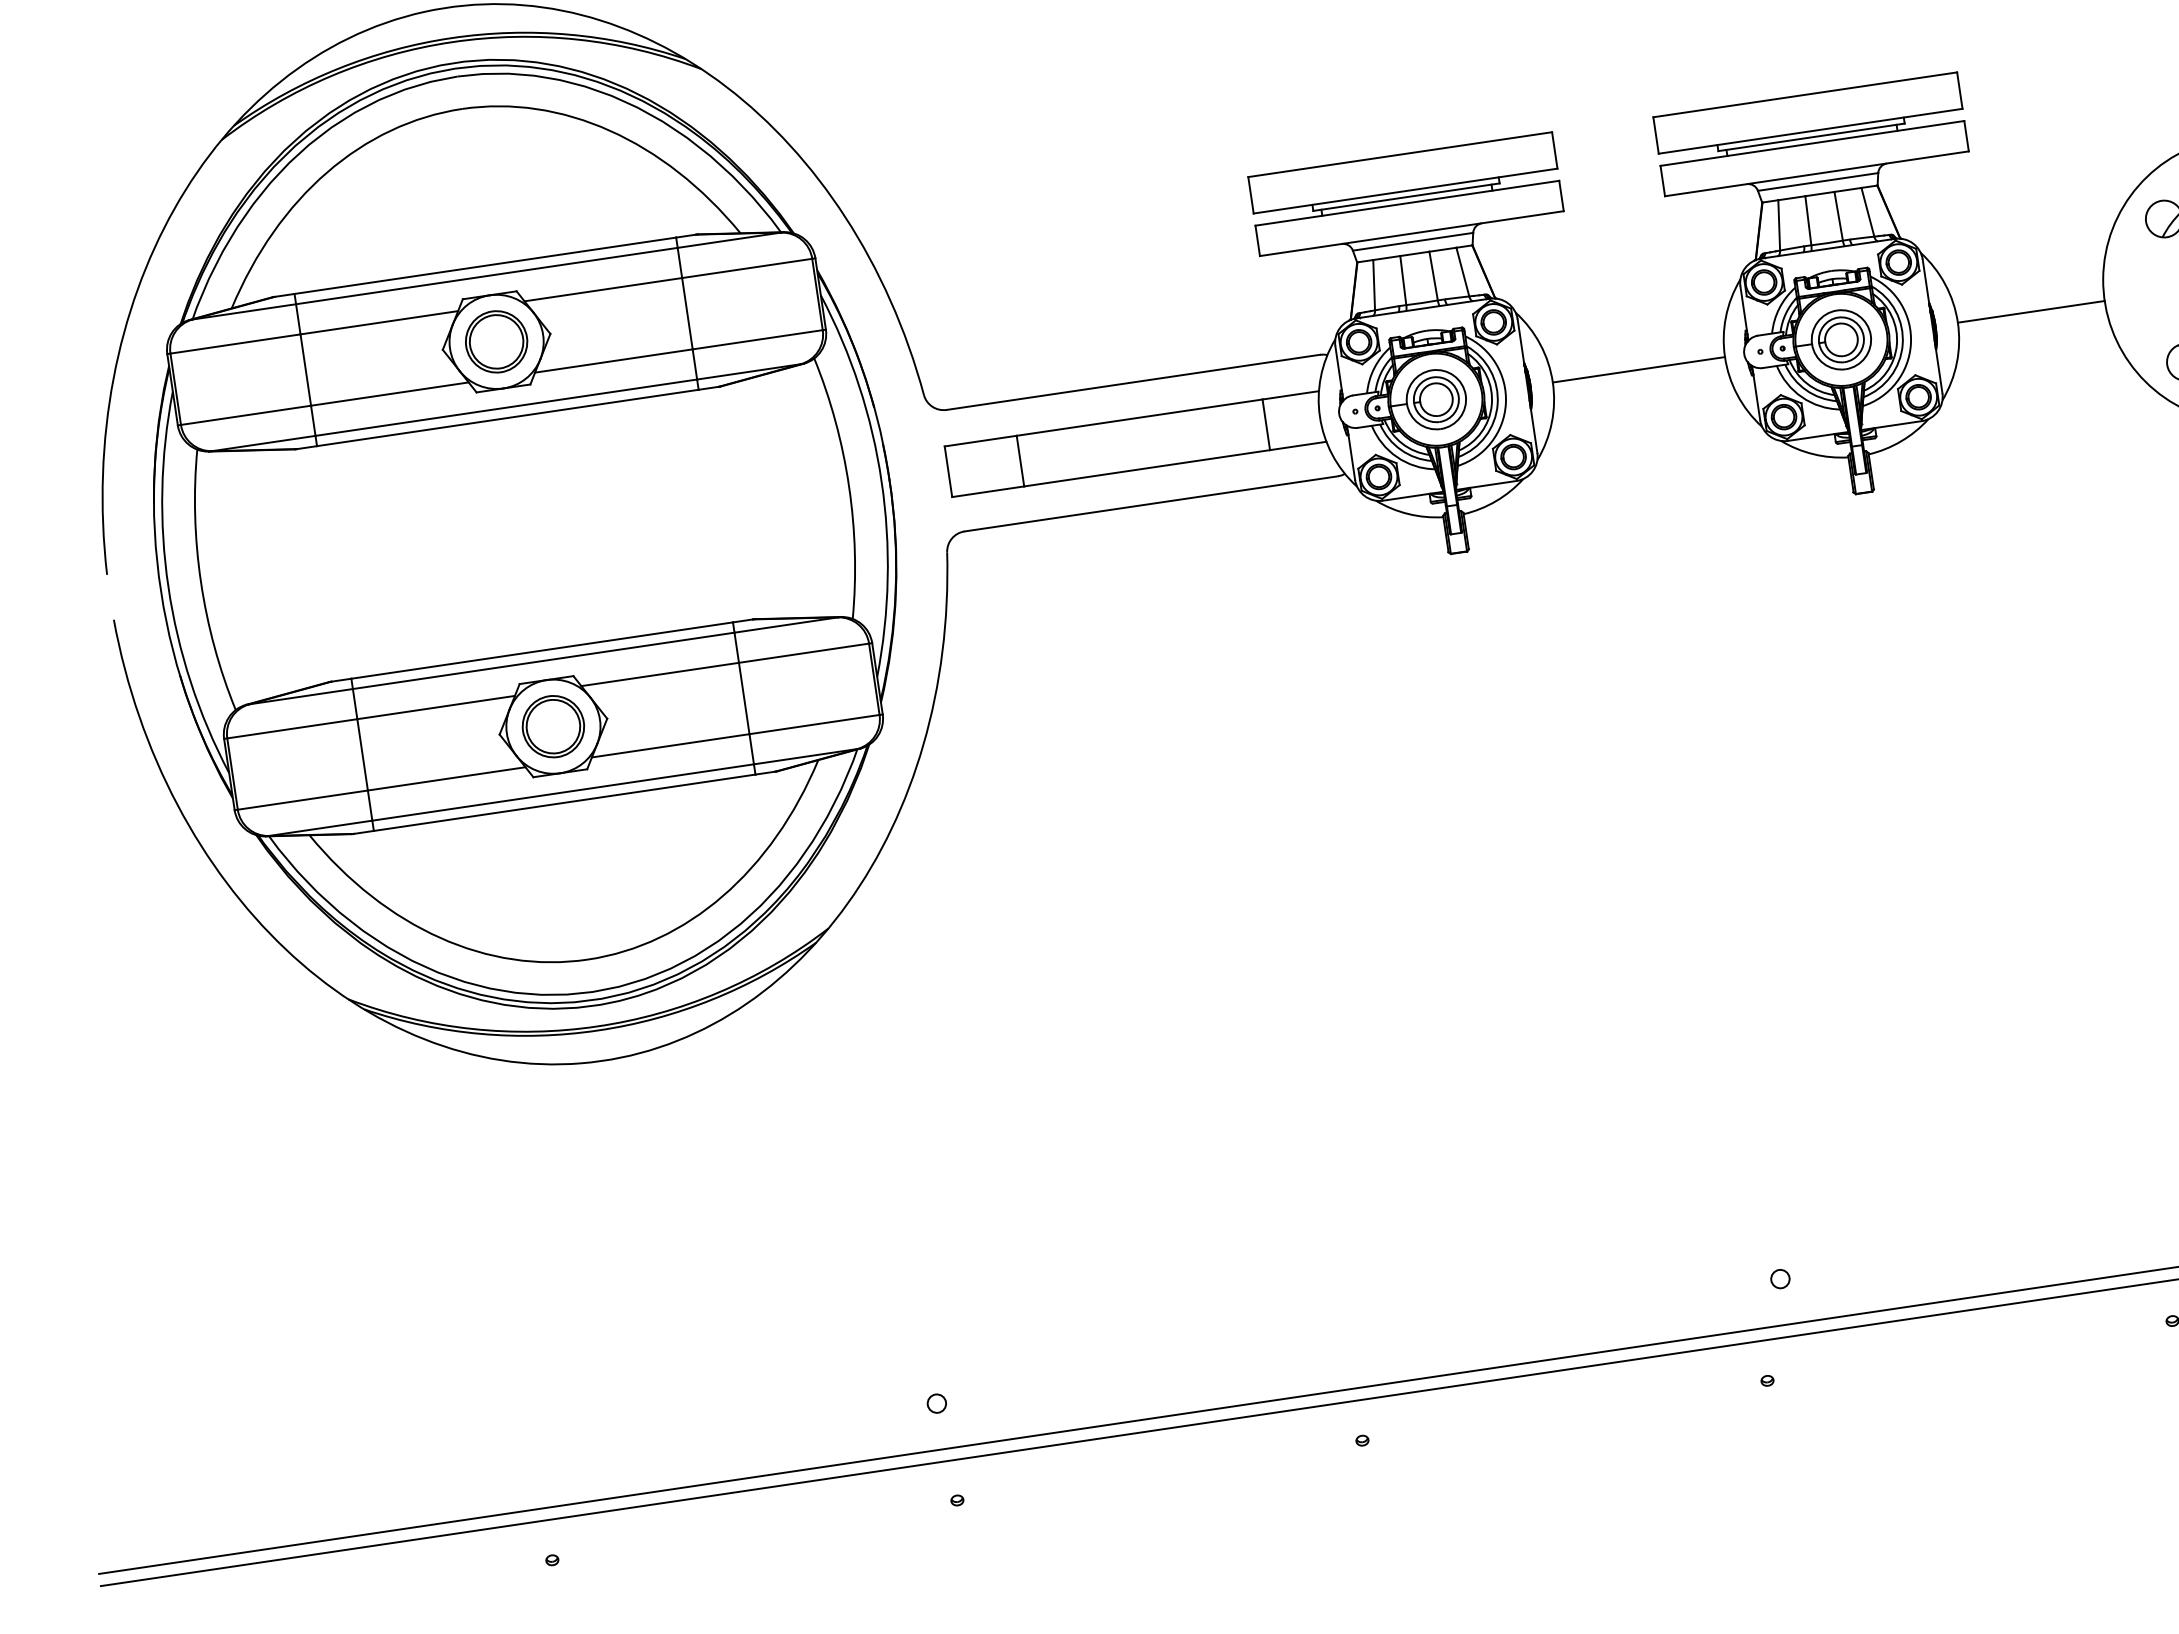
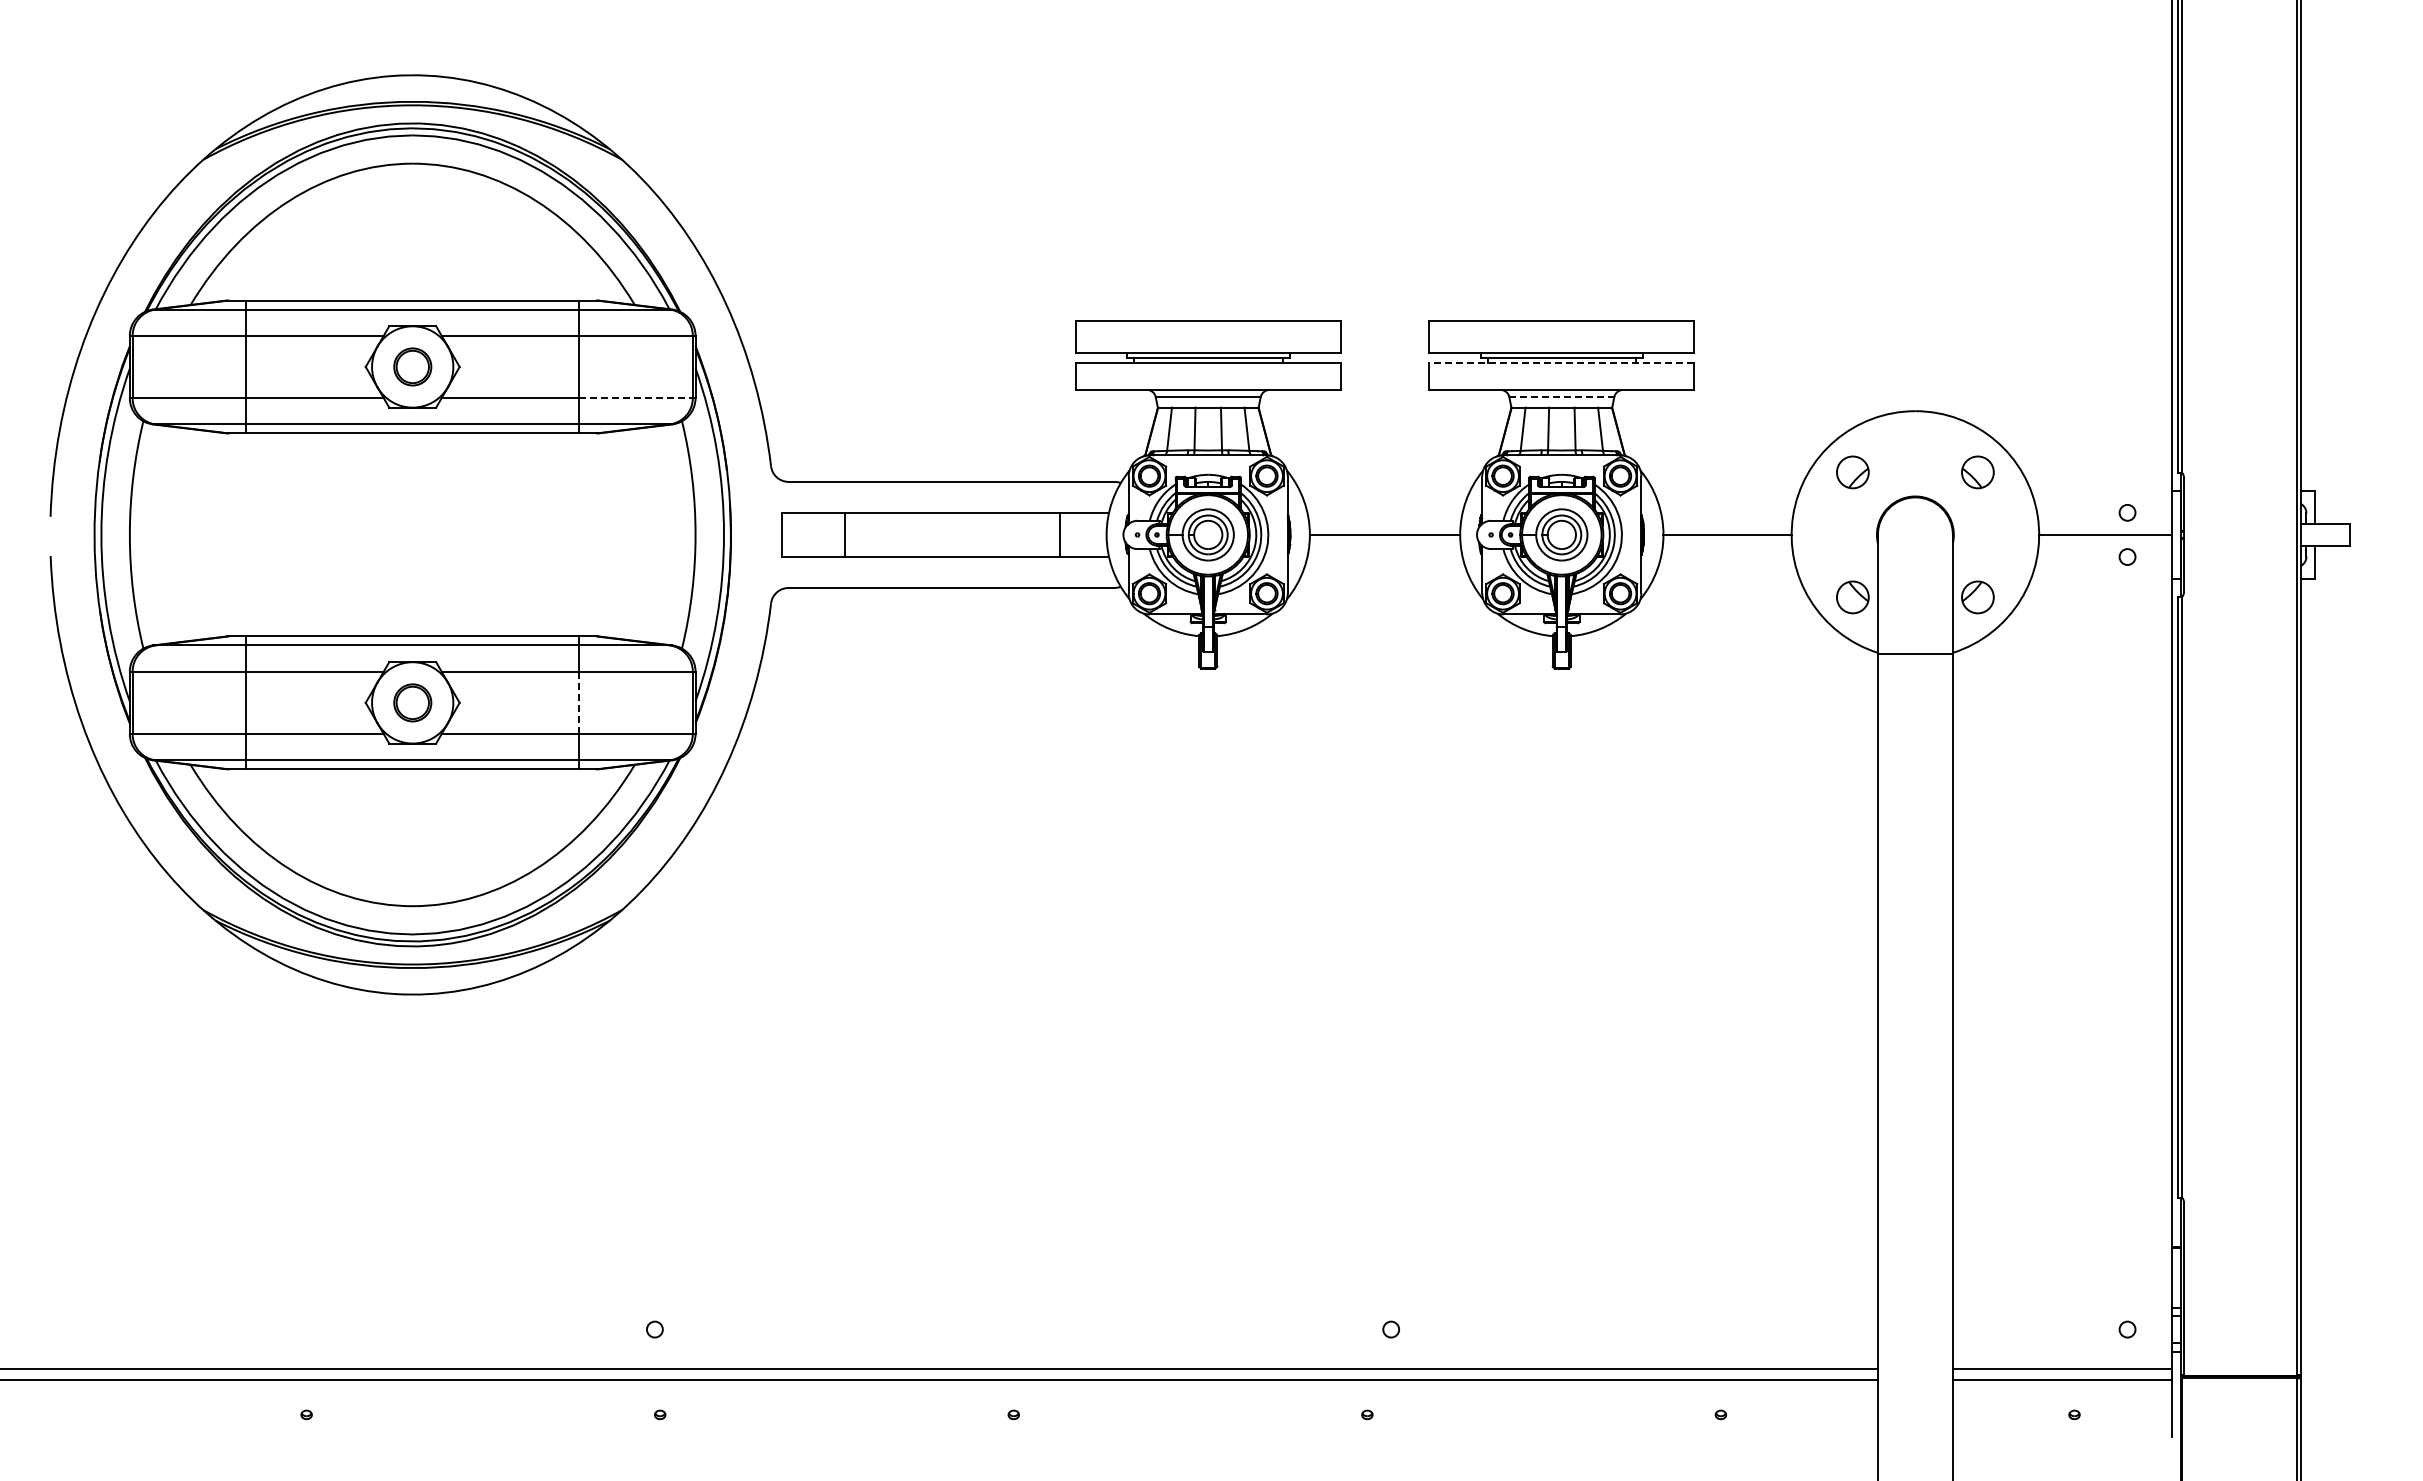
line: (1812, 143) -> (1561, 363), solid -> dashed
line: (1818, 182) -> (1562, 397), solid -> dashed
line: (758, 340) -> (636, 398), solid -> dashed
part: (496, 341) -> (412, 366), size x0.7
line: (744, 698) -> (579, 702), solid -> dashed
part: (553, 726) -> (412, 702), size x0.7

